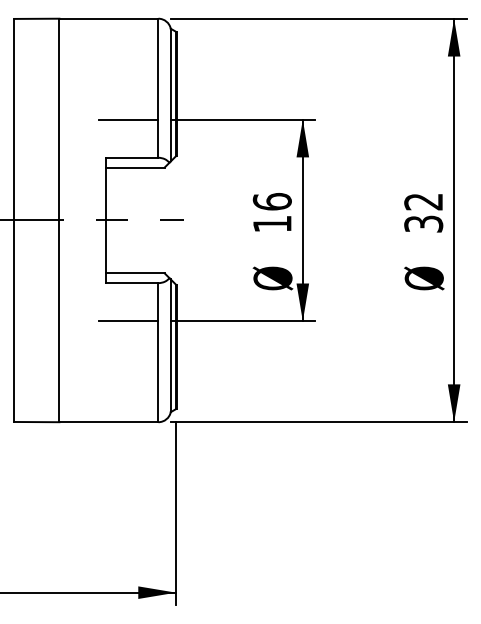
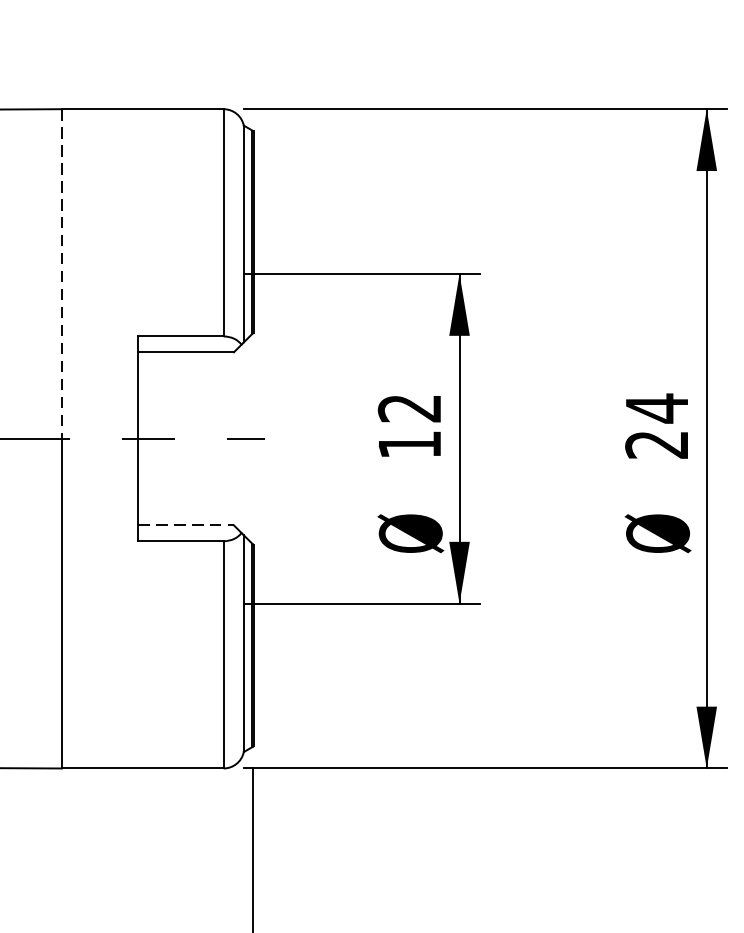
line: (59, 119) -> (61, 273), solid -> dashed
line: (128, 119) -> (174, 273), removed
text: (271, 201) -> (408, 407), 16 -> 12
text: (423, 212) -> (656, 425), 32 -> 24
line: (135, 273) -> (186, 525), solid -> dashed
line: (128, 321) -> (174, 603), removed

